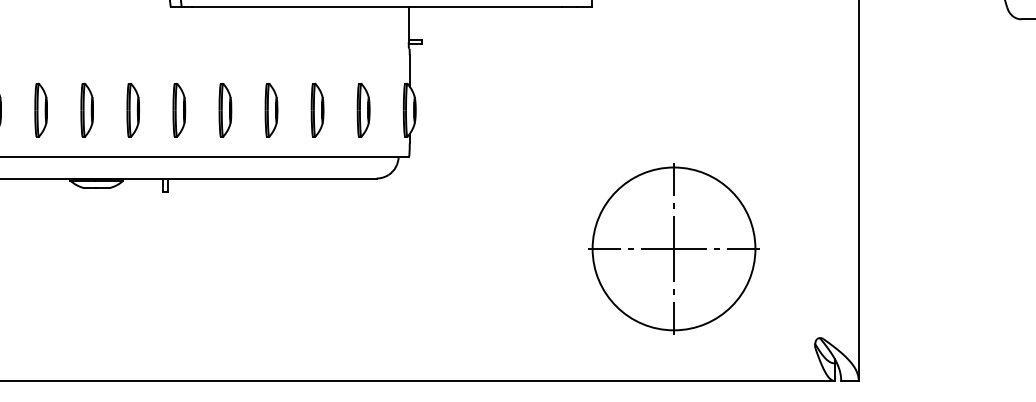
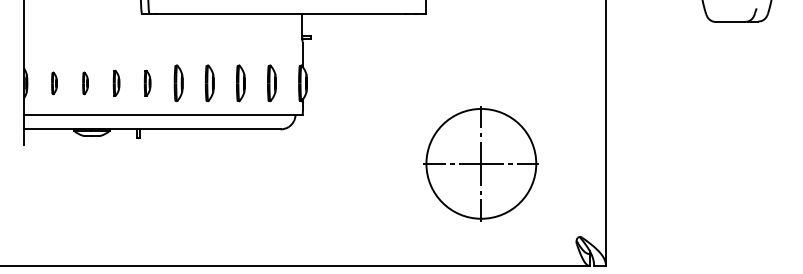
part: (41, 110) -> (54, 83), size x0.6
part: (87, 110) -> (85, 83), size x0.6
part: (133, 110) -> (116, 83), size x0.7
part: (179, 110) -> (147, 83), size x0.7
part: (672, 248) -> (480, 163), moved

